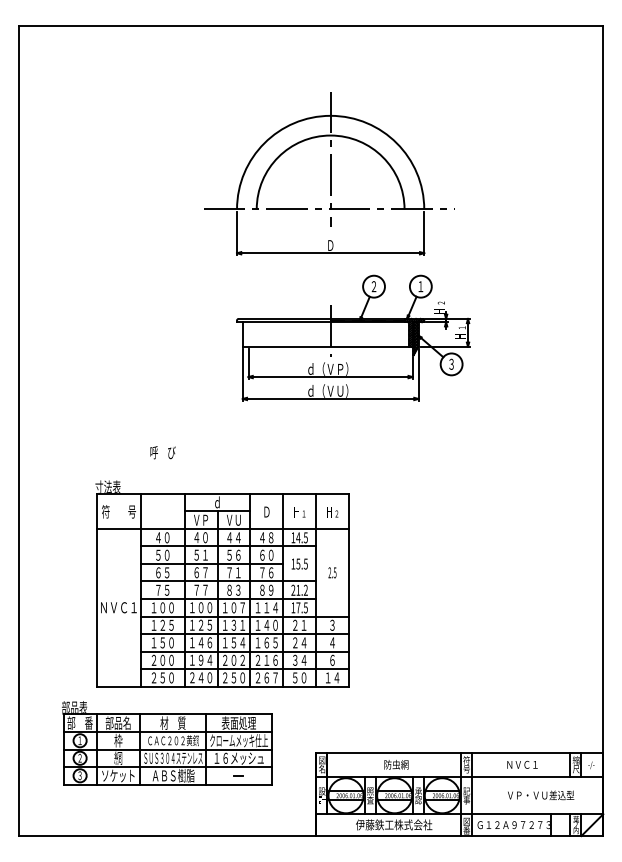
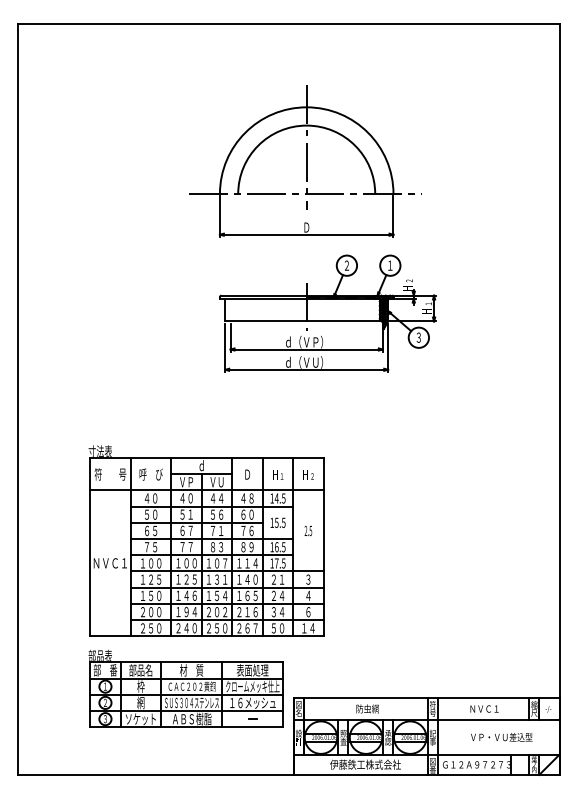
text: (162, 452) -> (150, 474), moved
text: (299, 590) -> (277, 547), 21.2 -> 16.5
part: (166, 742) -> (185, 688), moved

